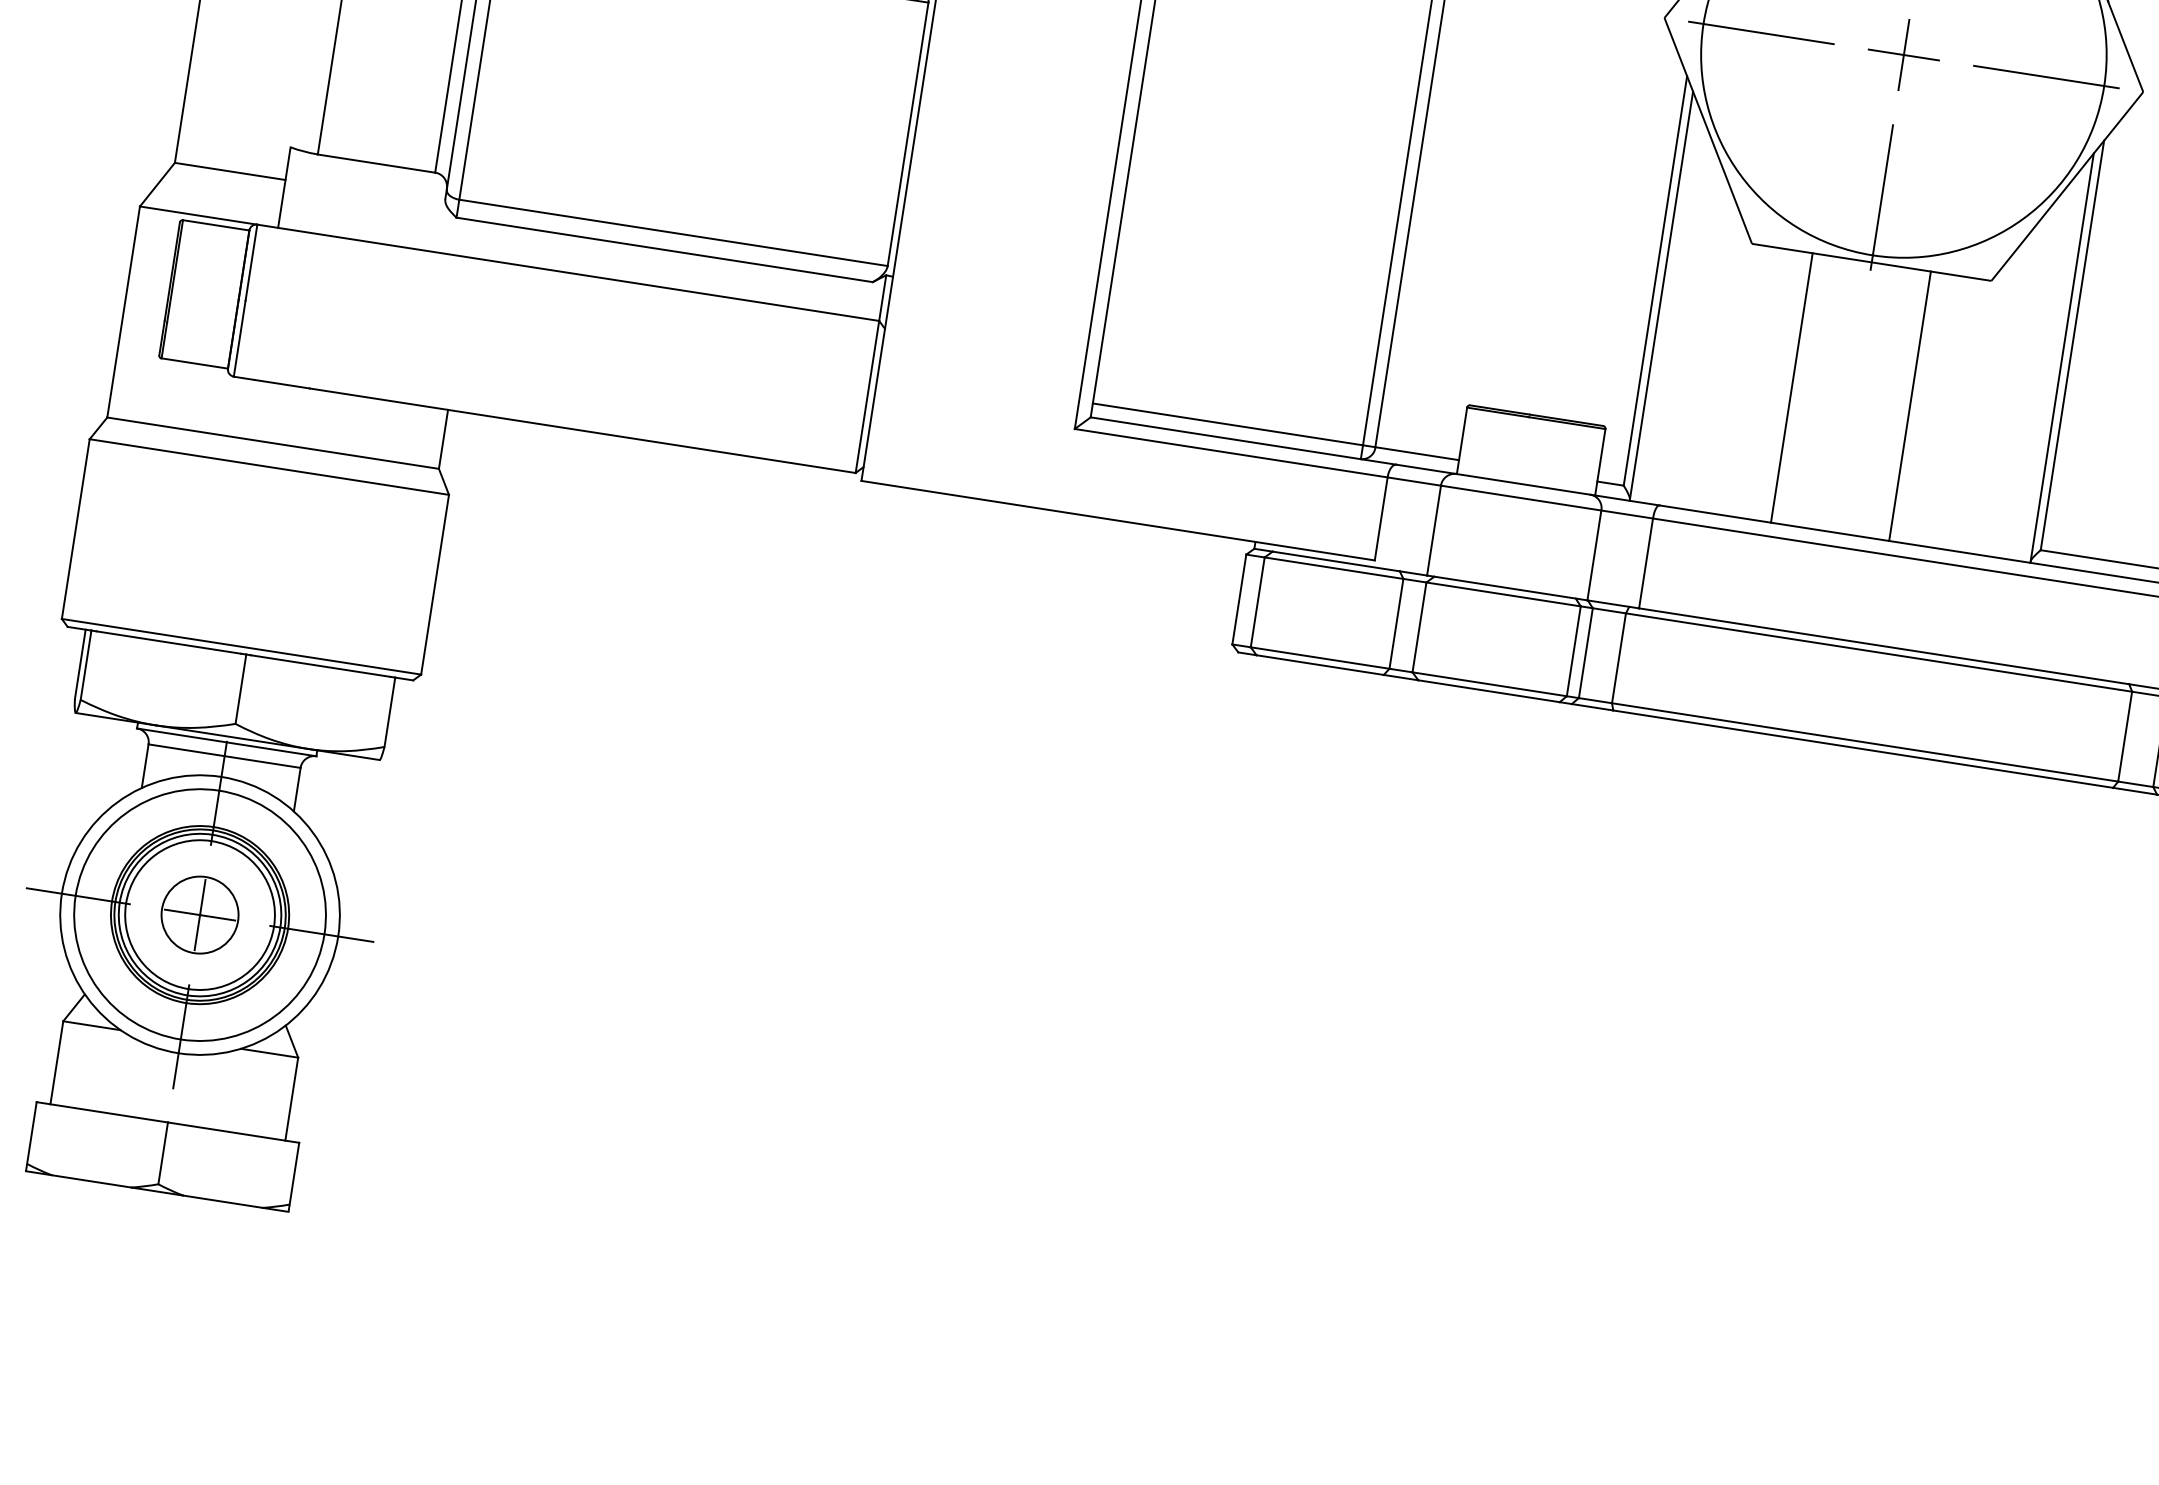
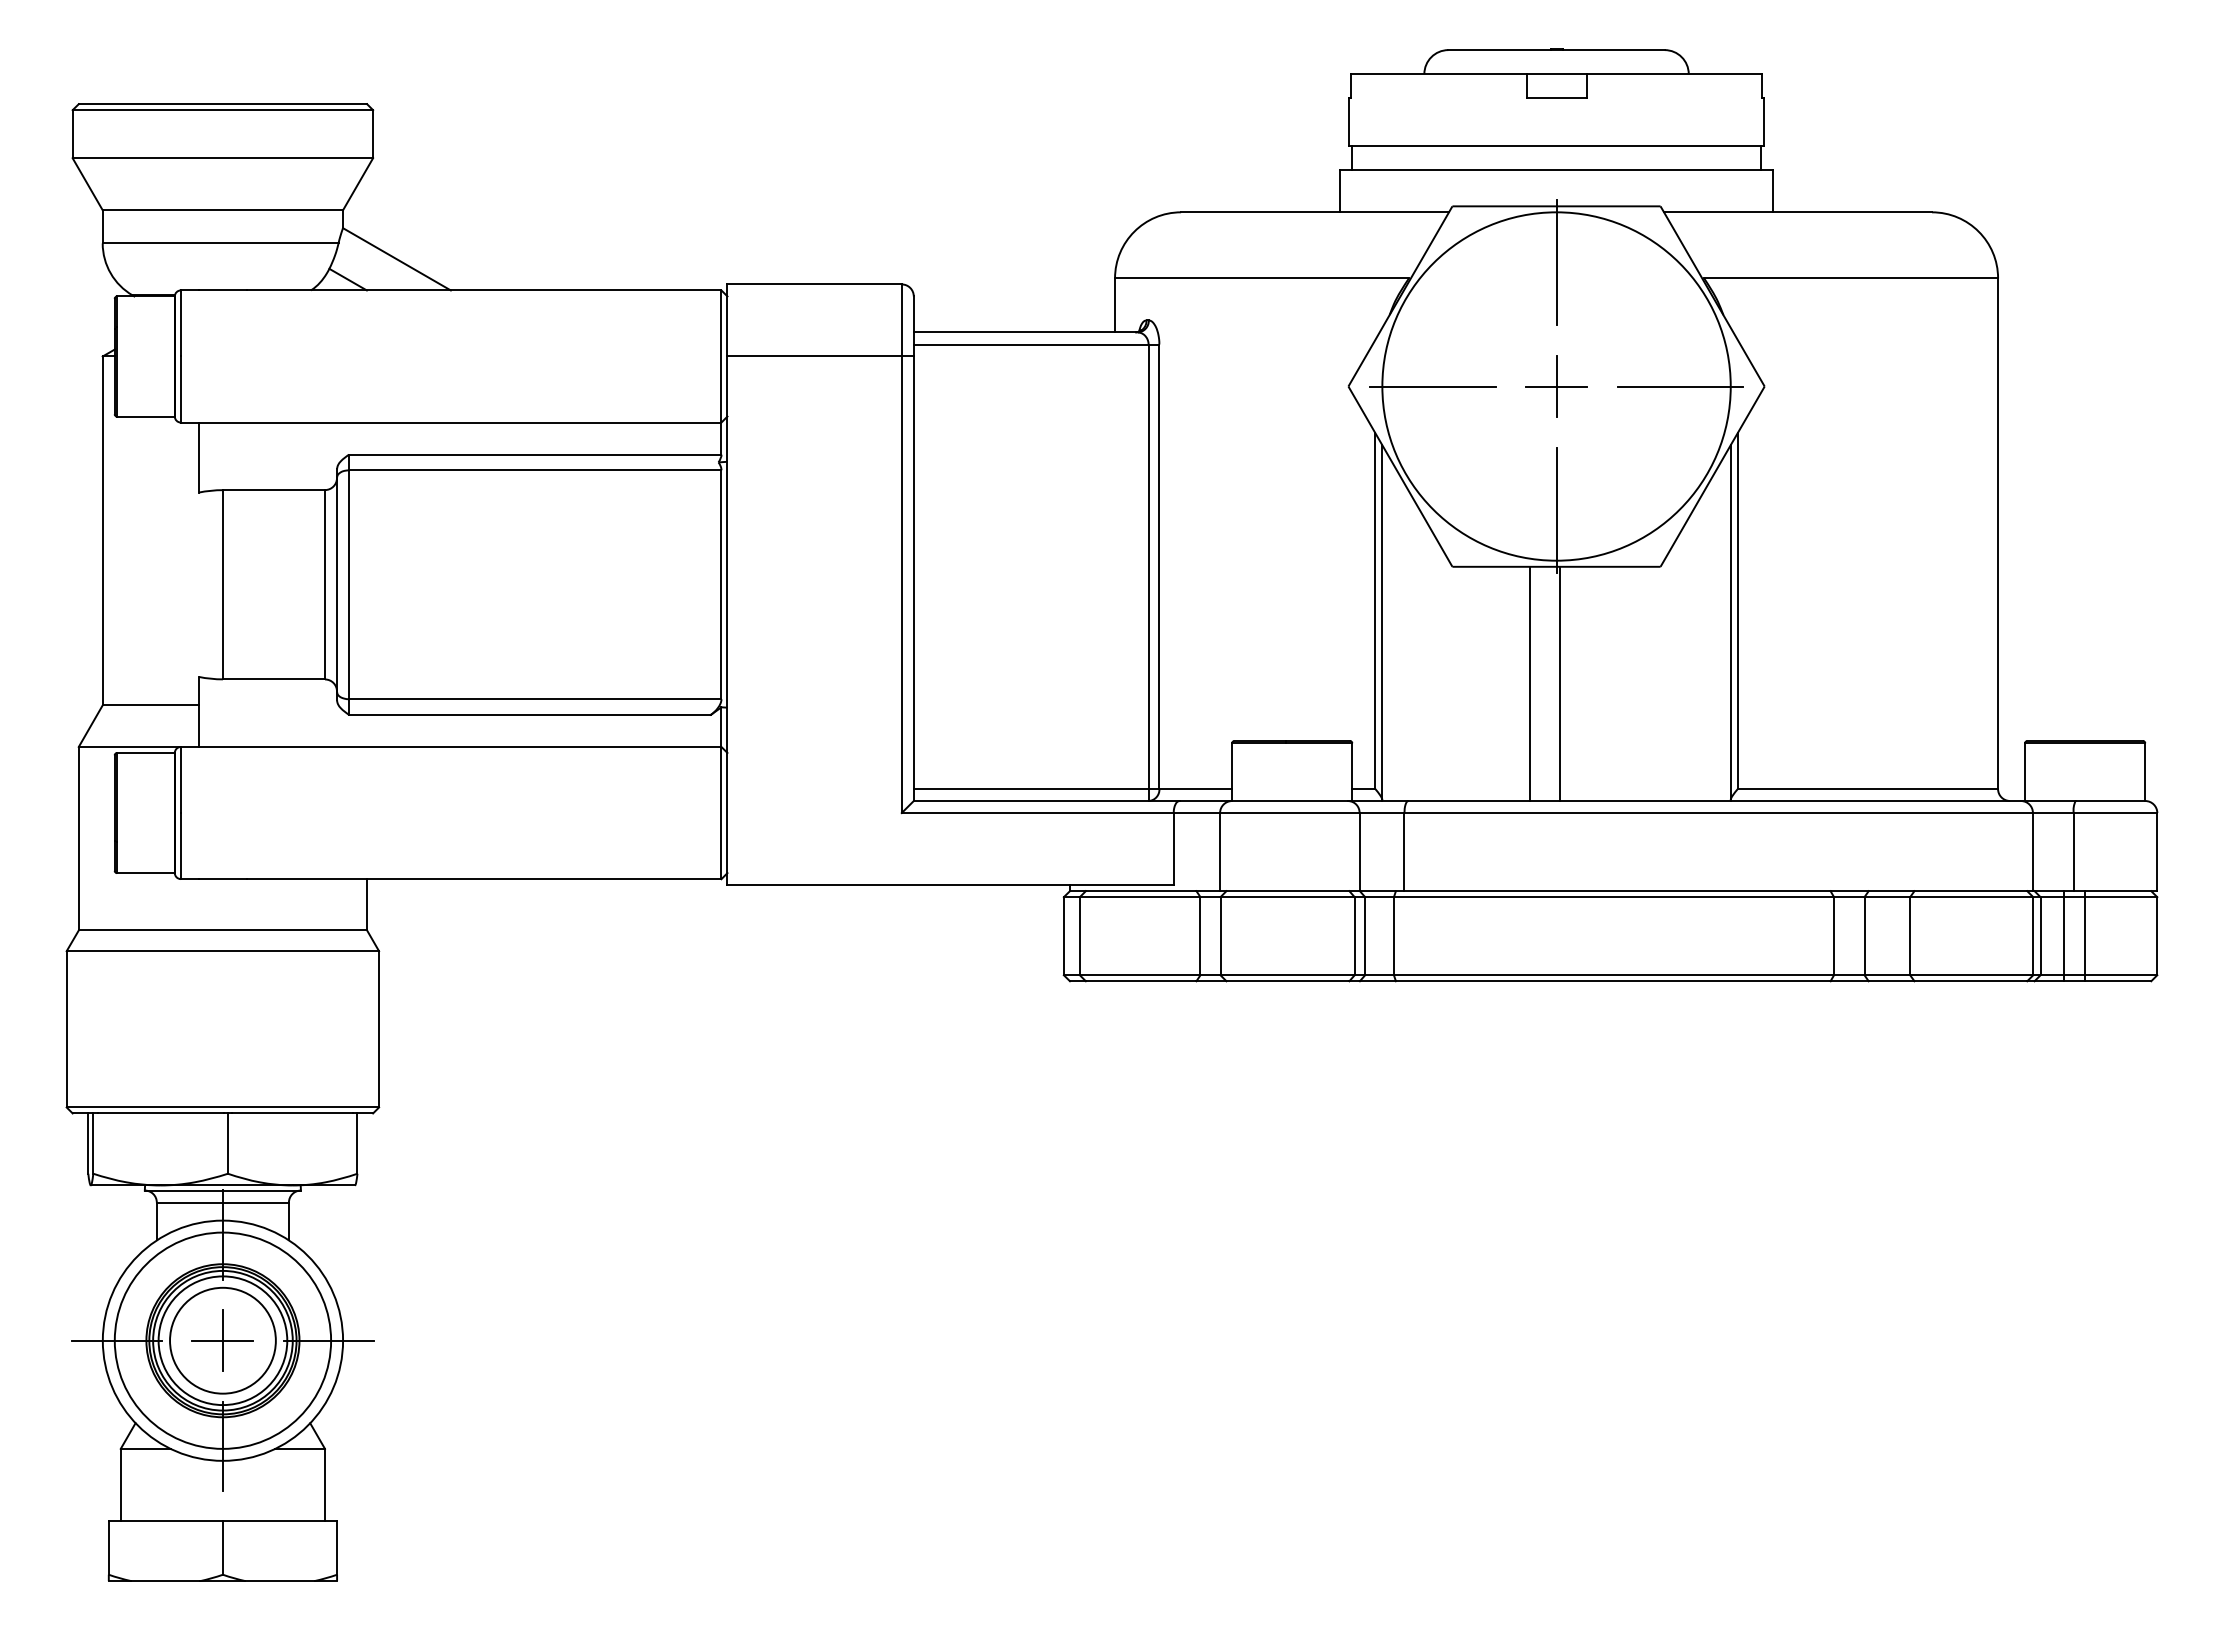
line: (1792, 387) -> (1560, 683), moved
line: (1909, 405) -> (1529, 683), moved
circle: (199, 914) -> (222, 1340), size x1.6

